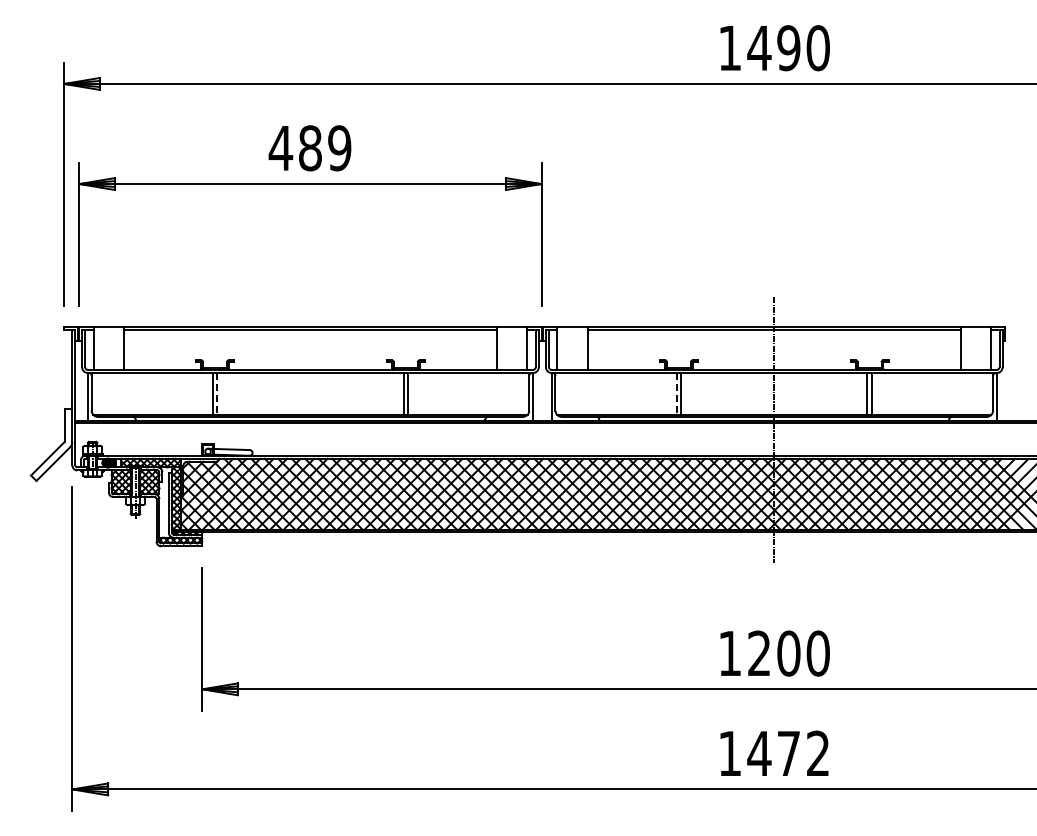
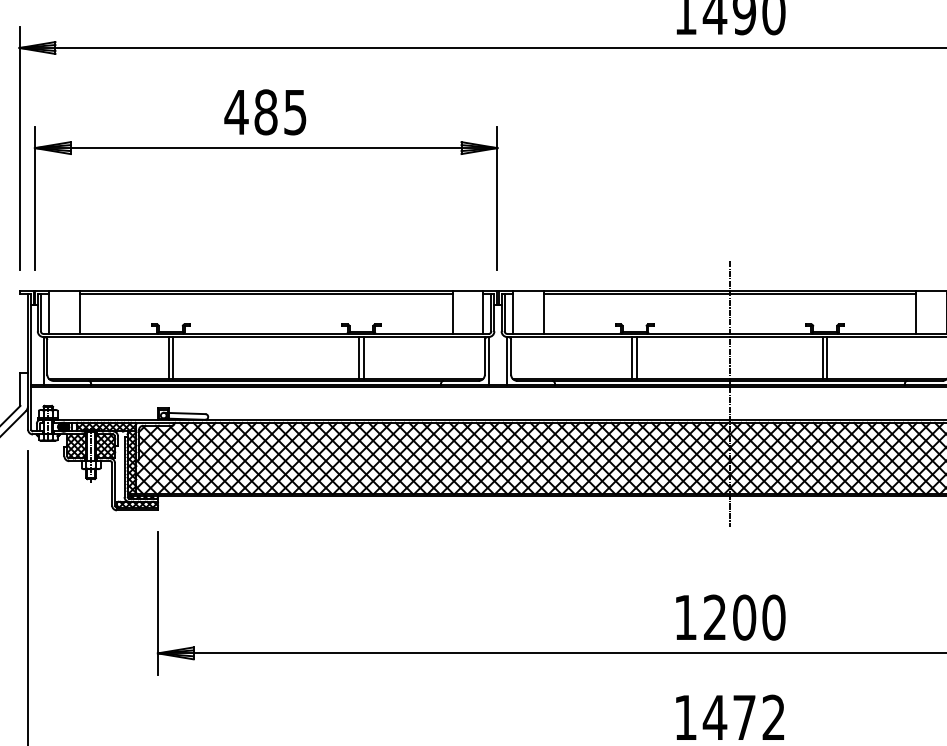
text: (339, 148) -> (295, 112), 489 -> 485
line: (217, 393) -> (173, 357), dashed -> solid
line: (676, 393) -> (632, 357), dashed -> solid

